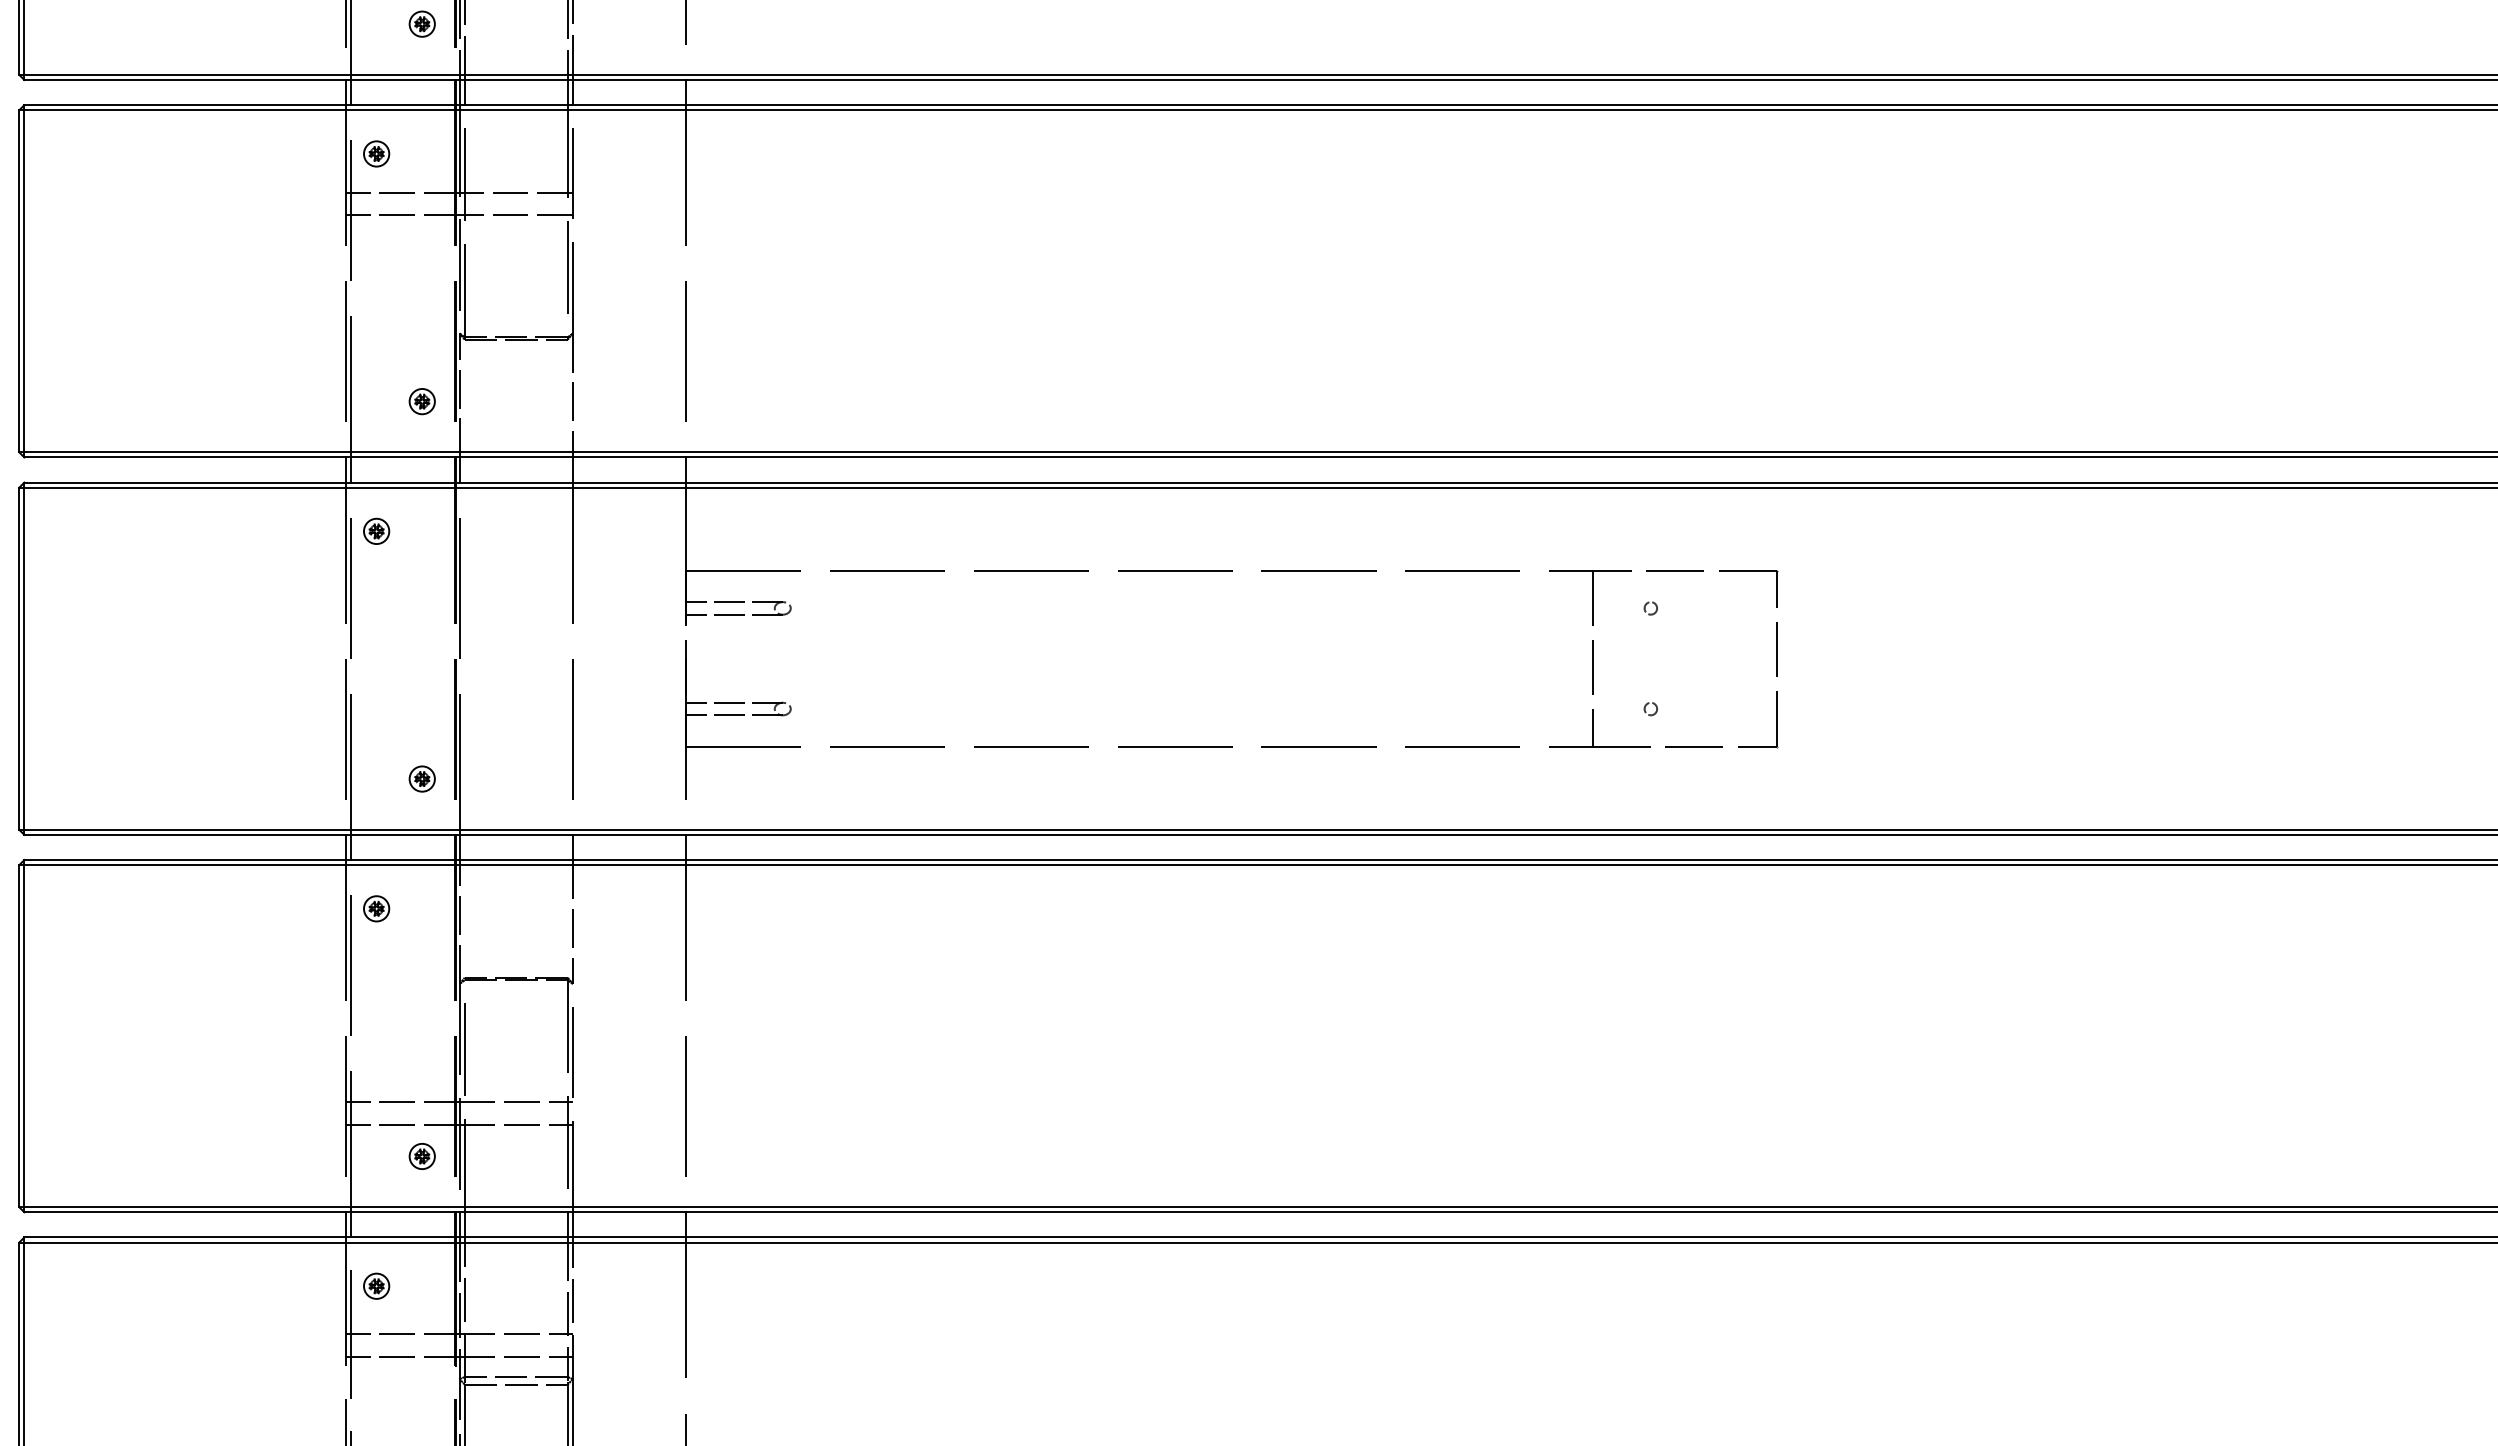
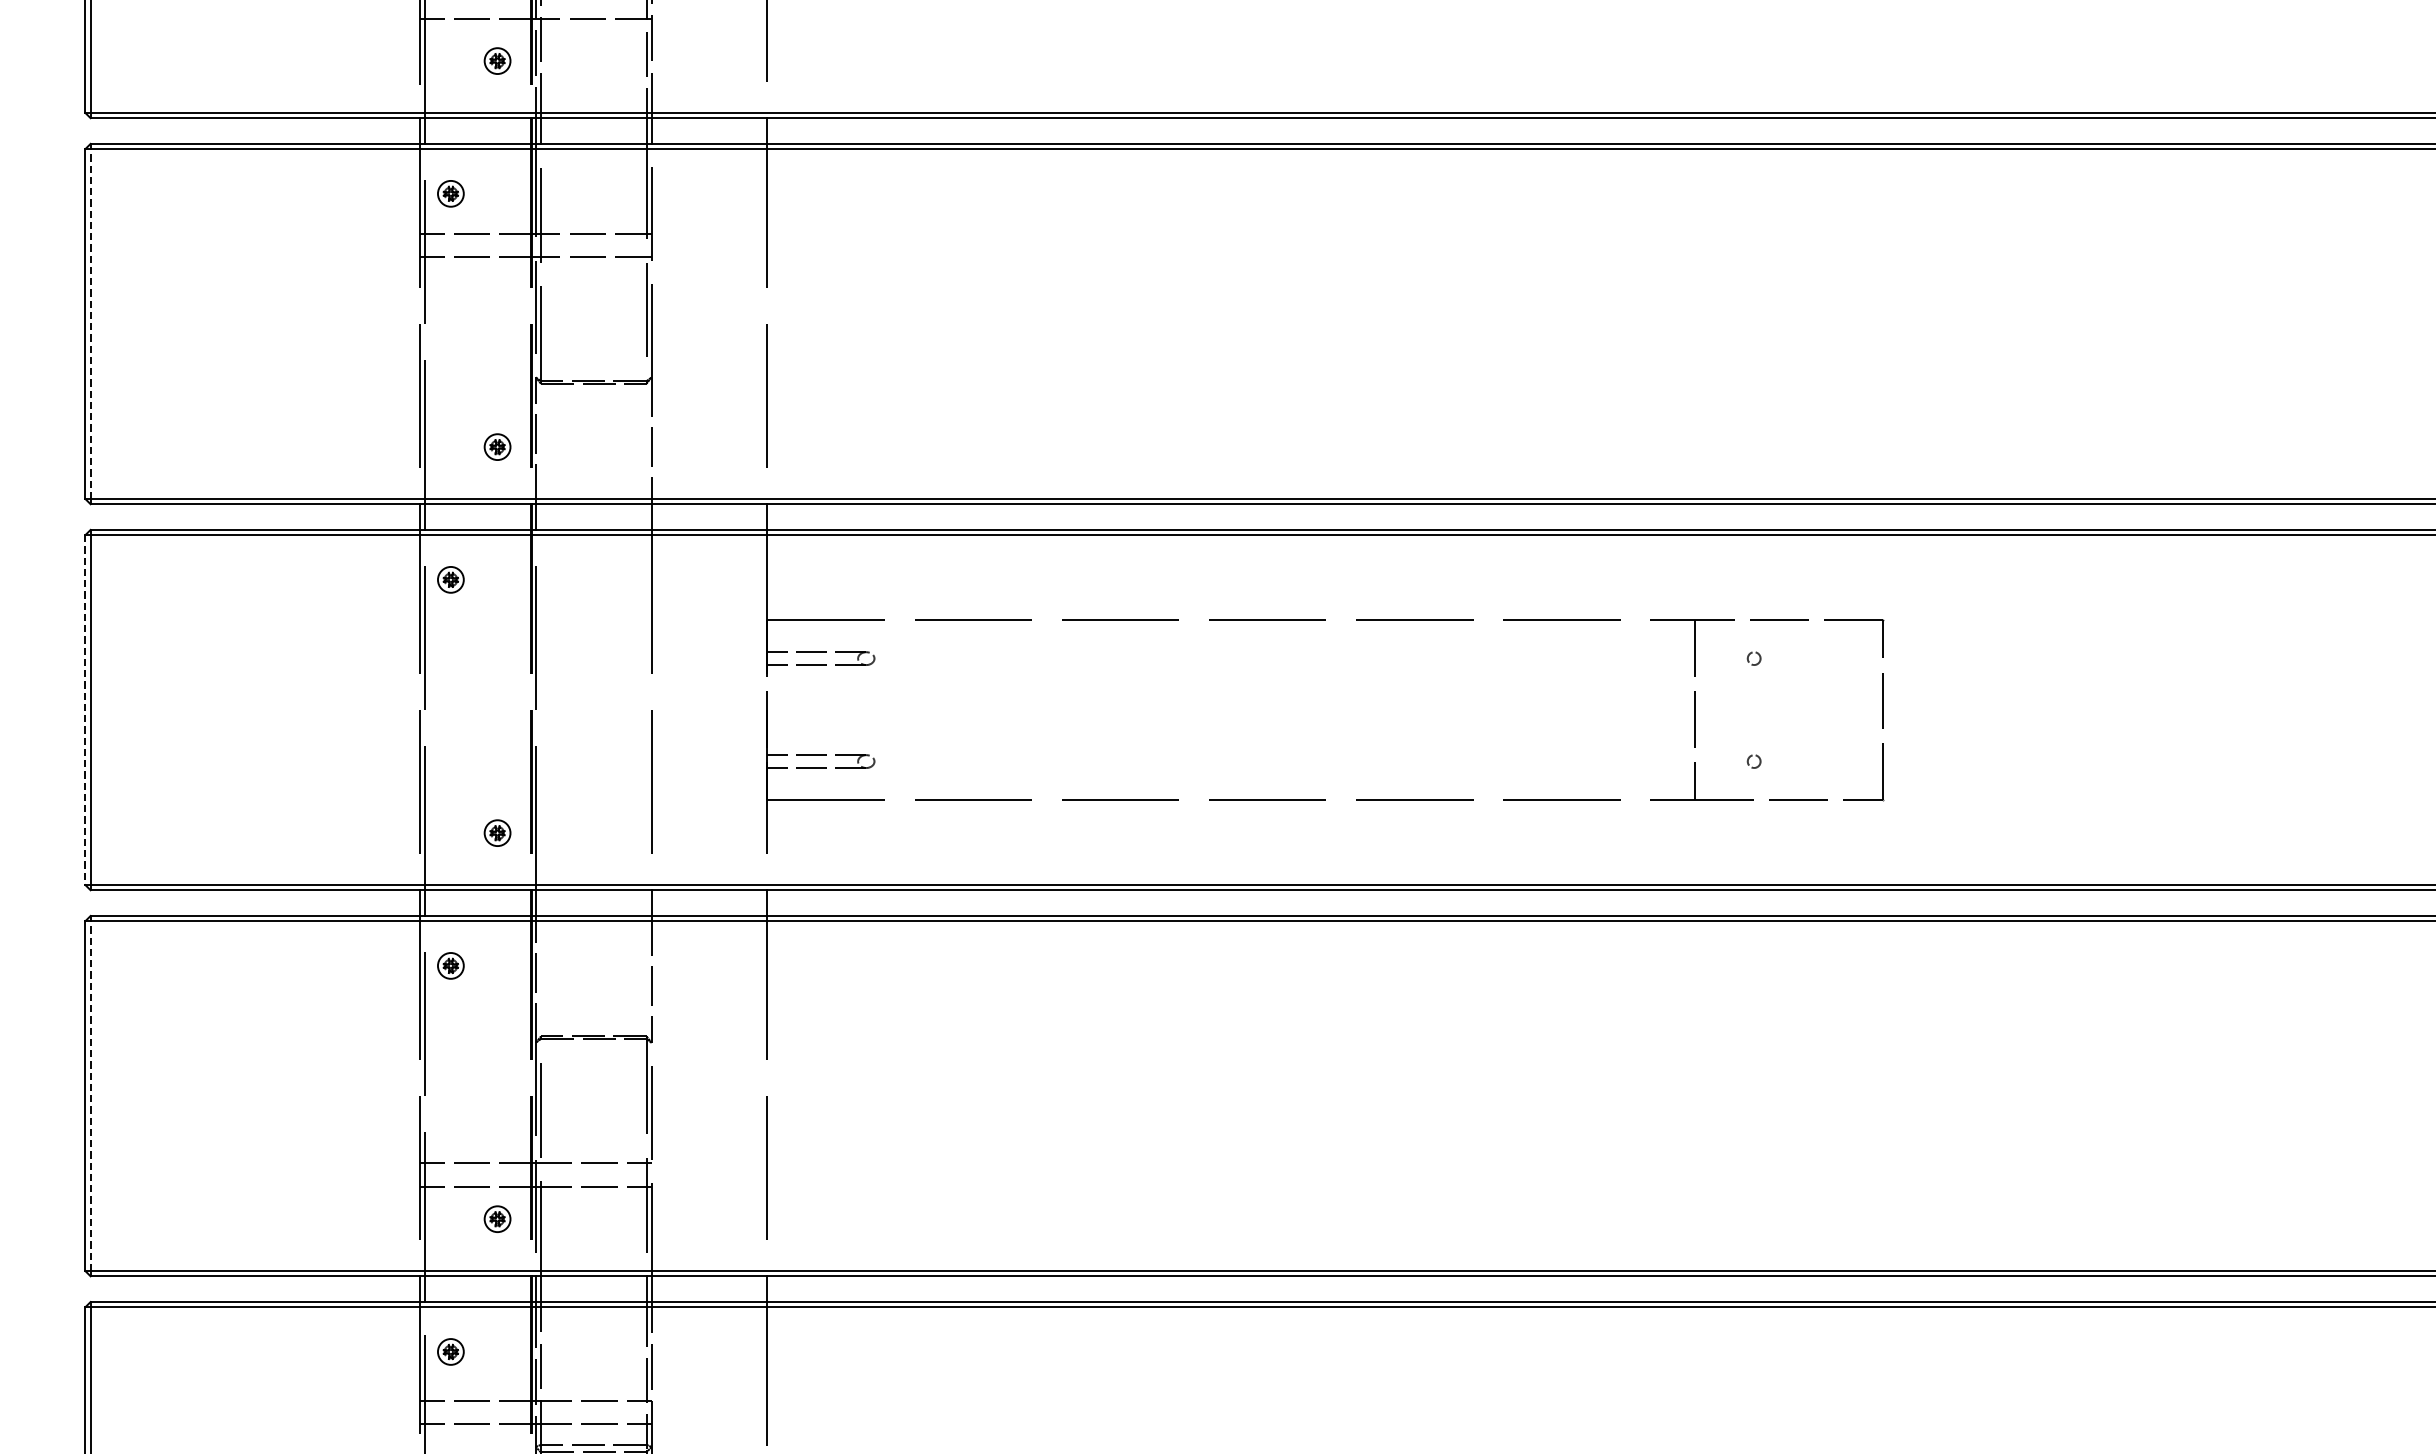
line: (24, 280) -> (90, 323), solid -> dashed
line: (19, 659) -> (85, 710), solid -> dashed
line: (24, 1035) -> (90, 1095), solid -> dashed

